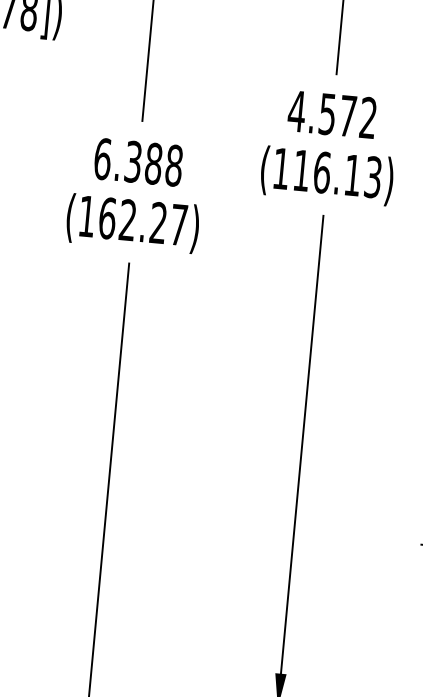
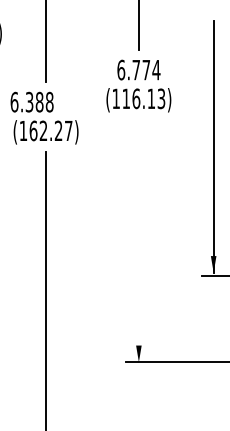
text: (332, 113) -> (138, 69), 4.572 -> 6.774
text: (137, 160) -> (31, 101), moved
line: (301, 444) -> (138, 232), removed

